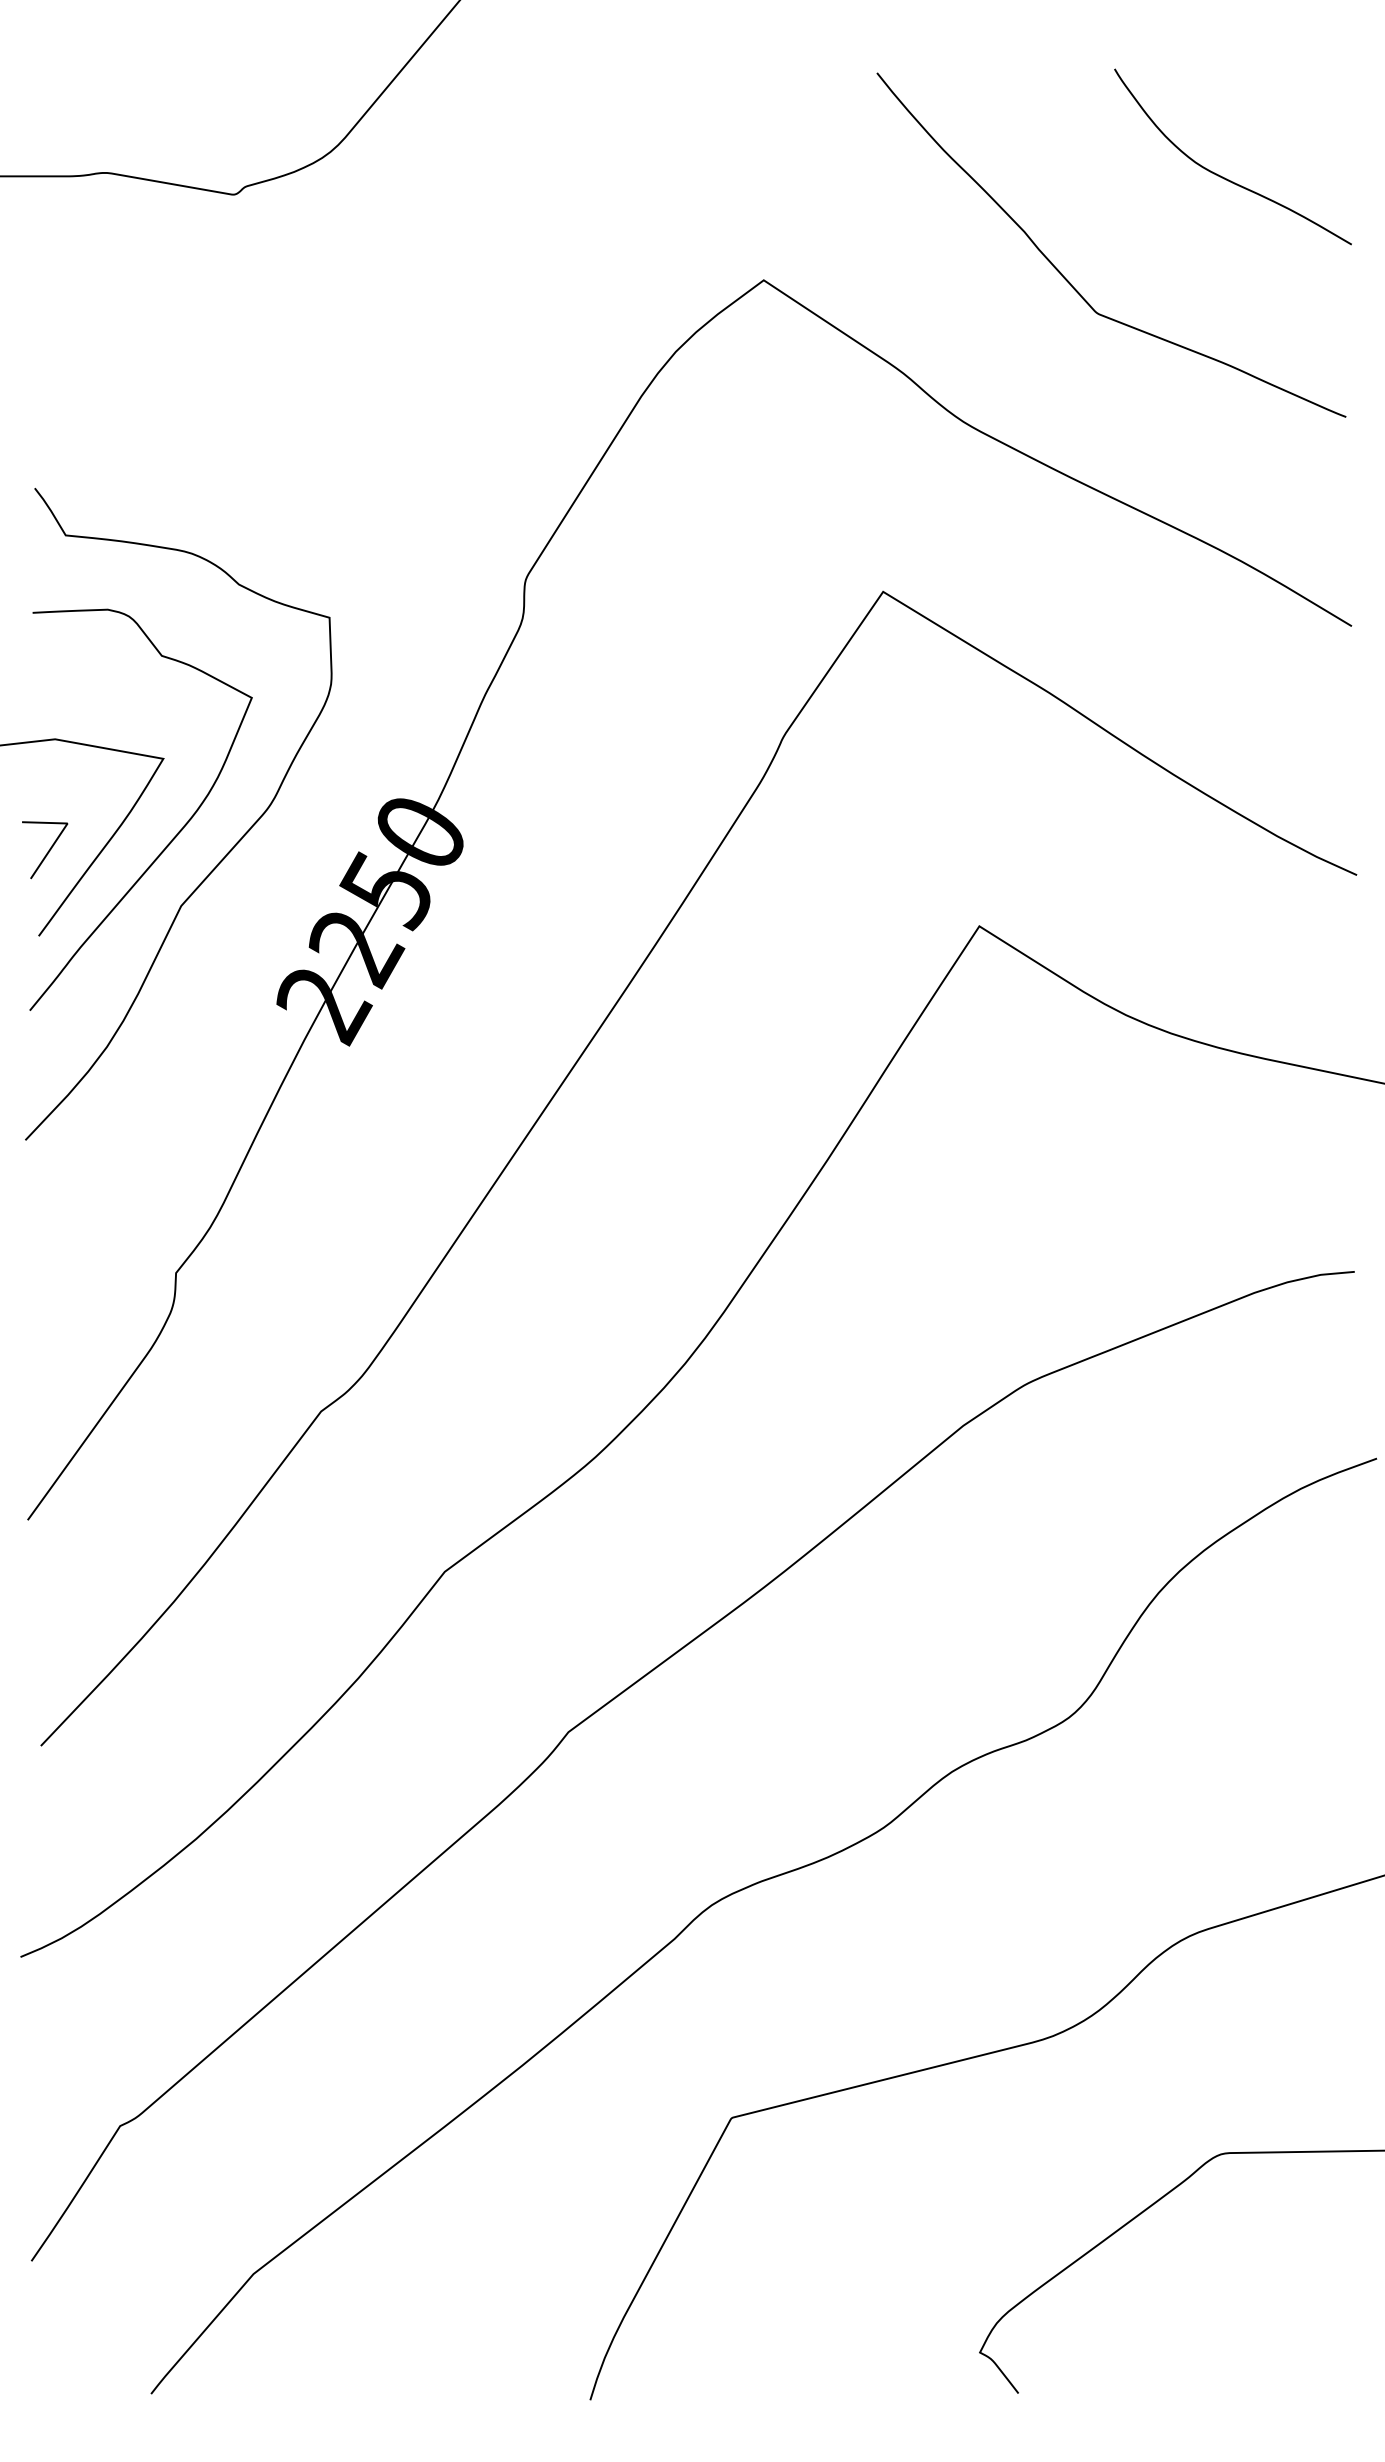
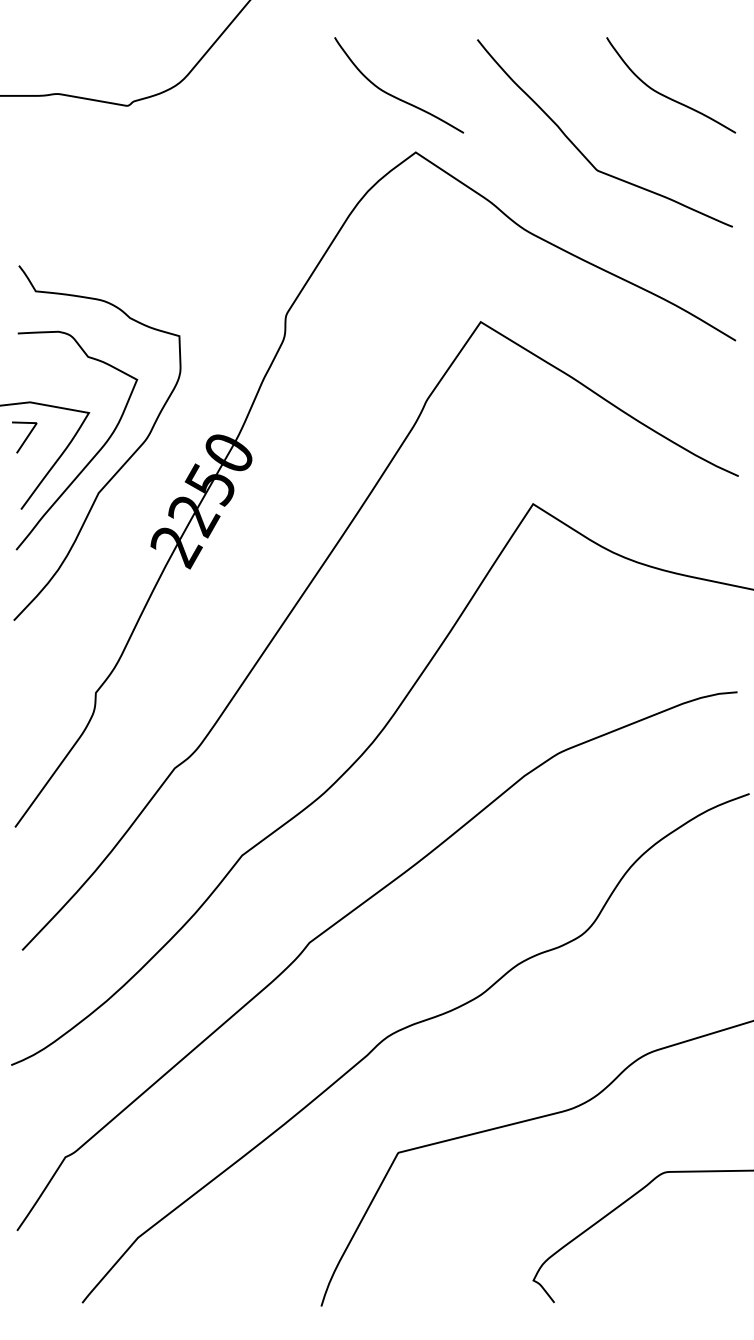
curve: (722, 175) -> (393, 95), added
line: (46, 851) -> (25, 438), moved

